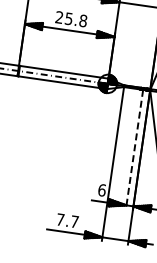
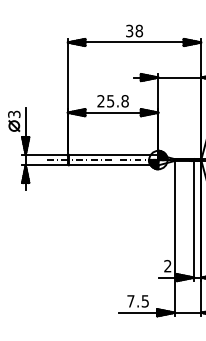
line: (134, 149) -> (194, 221), dashed -> solid
text: (101, 189) -> (167, 265), 6 -> 2
text: (73, 221) -> (144, 301), 7.7 -> 7.5

